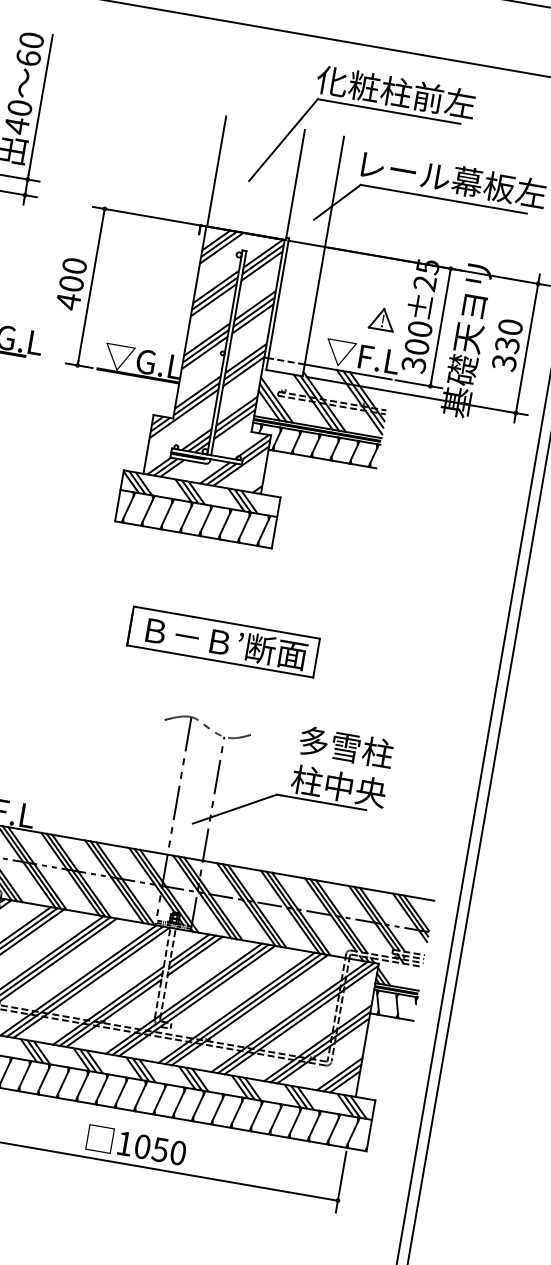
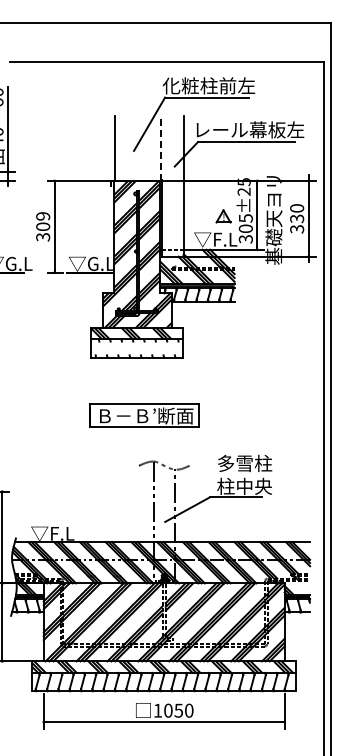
line: (294, 184) -> (160, 148), solid -> dashed
text: (72, 283) -> (43, 226), 400 -> 309
text: (419, 329) -> (245, 218), 300 -> 305
hatch: (196, 519) -> (137, 348), removed
part: (223, 641) -> (144, 415), moved

